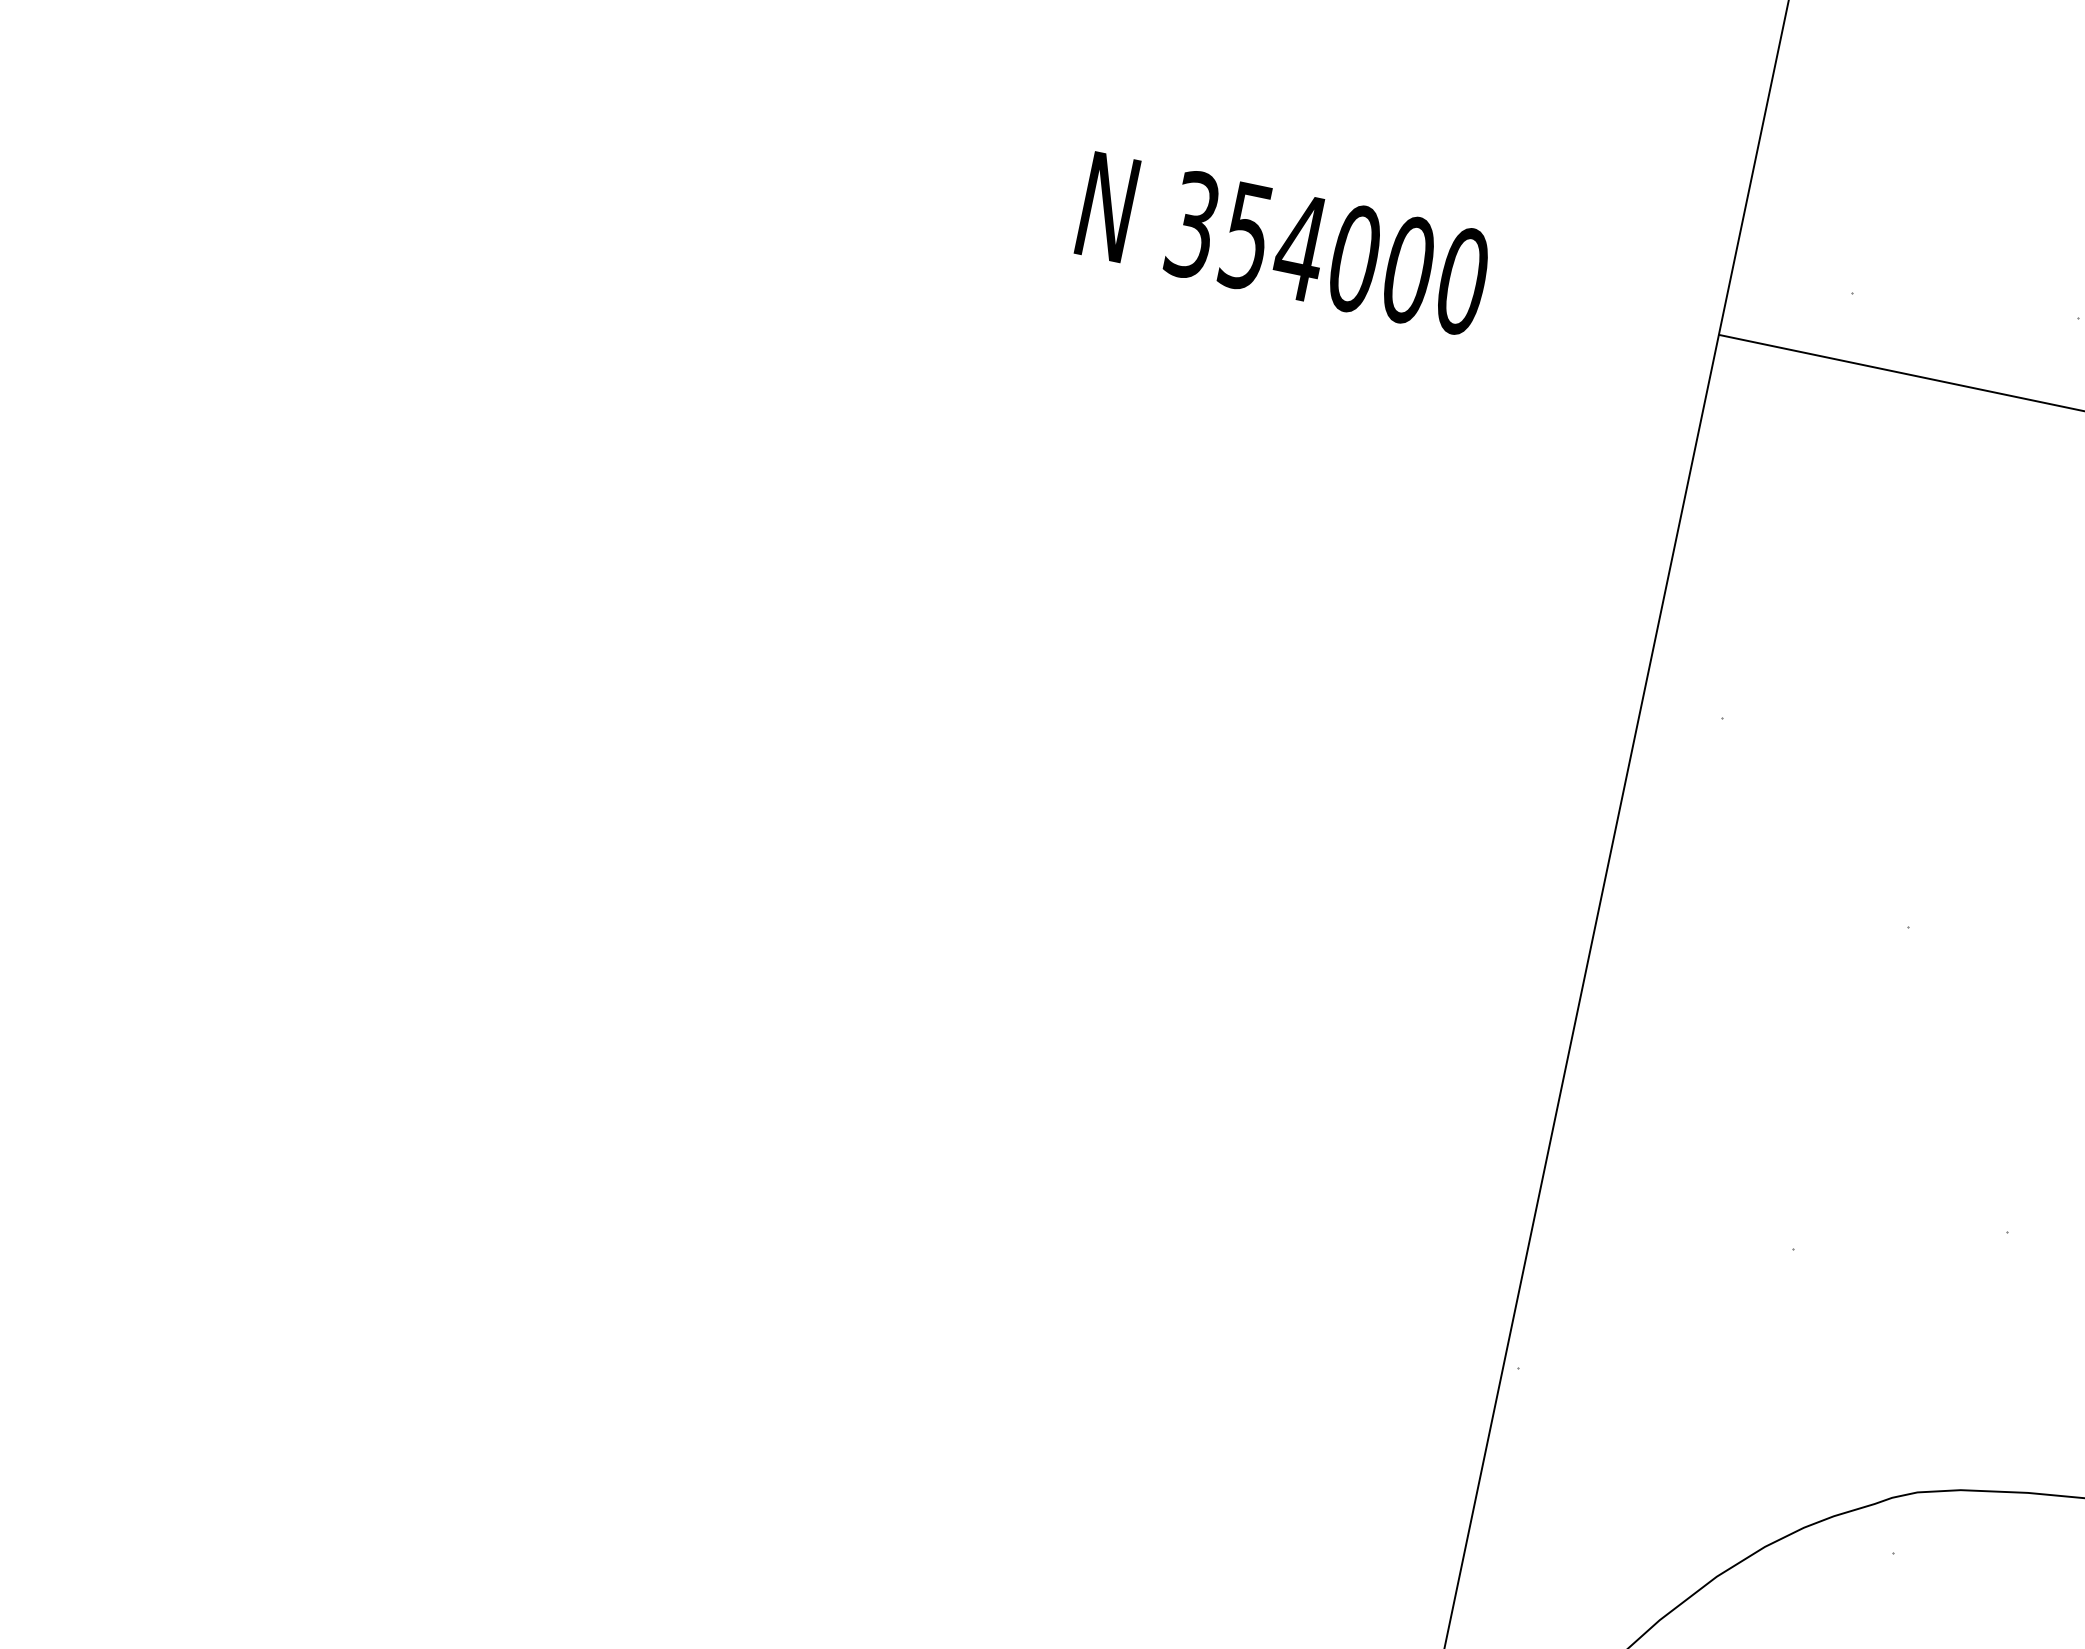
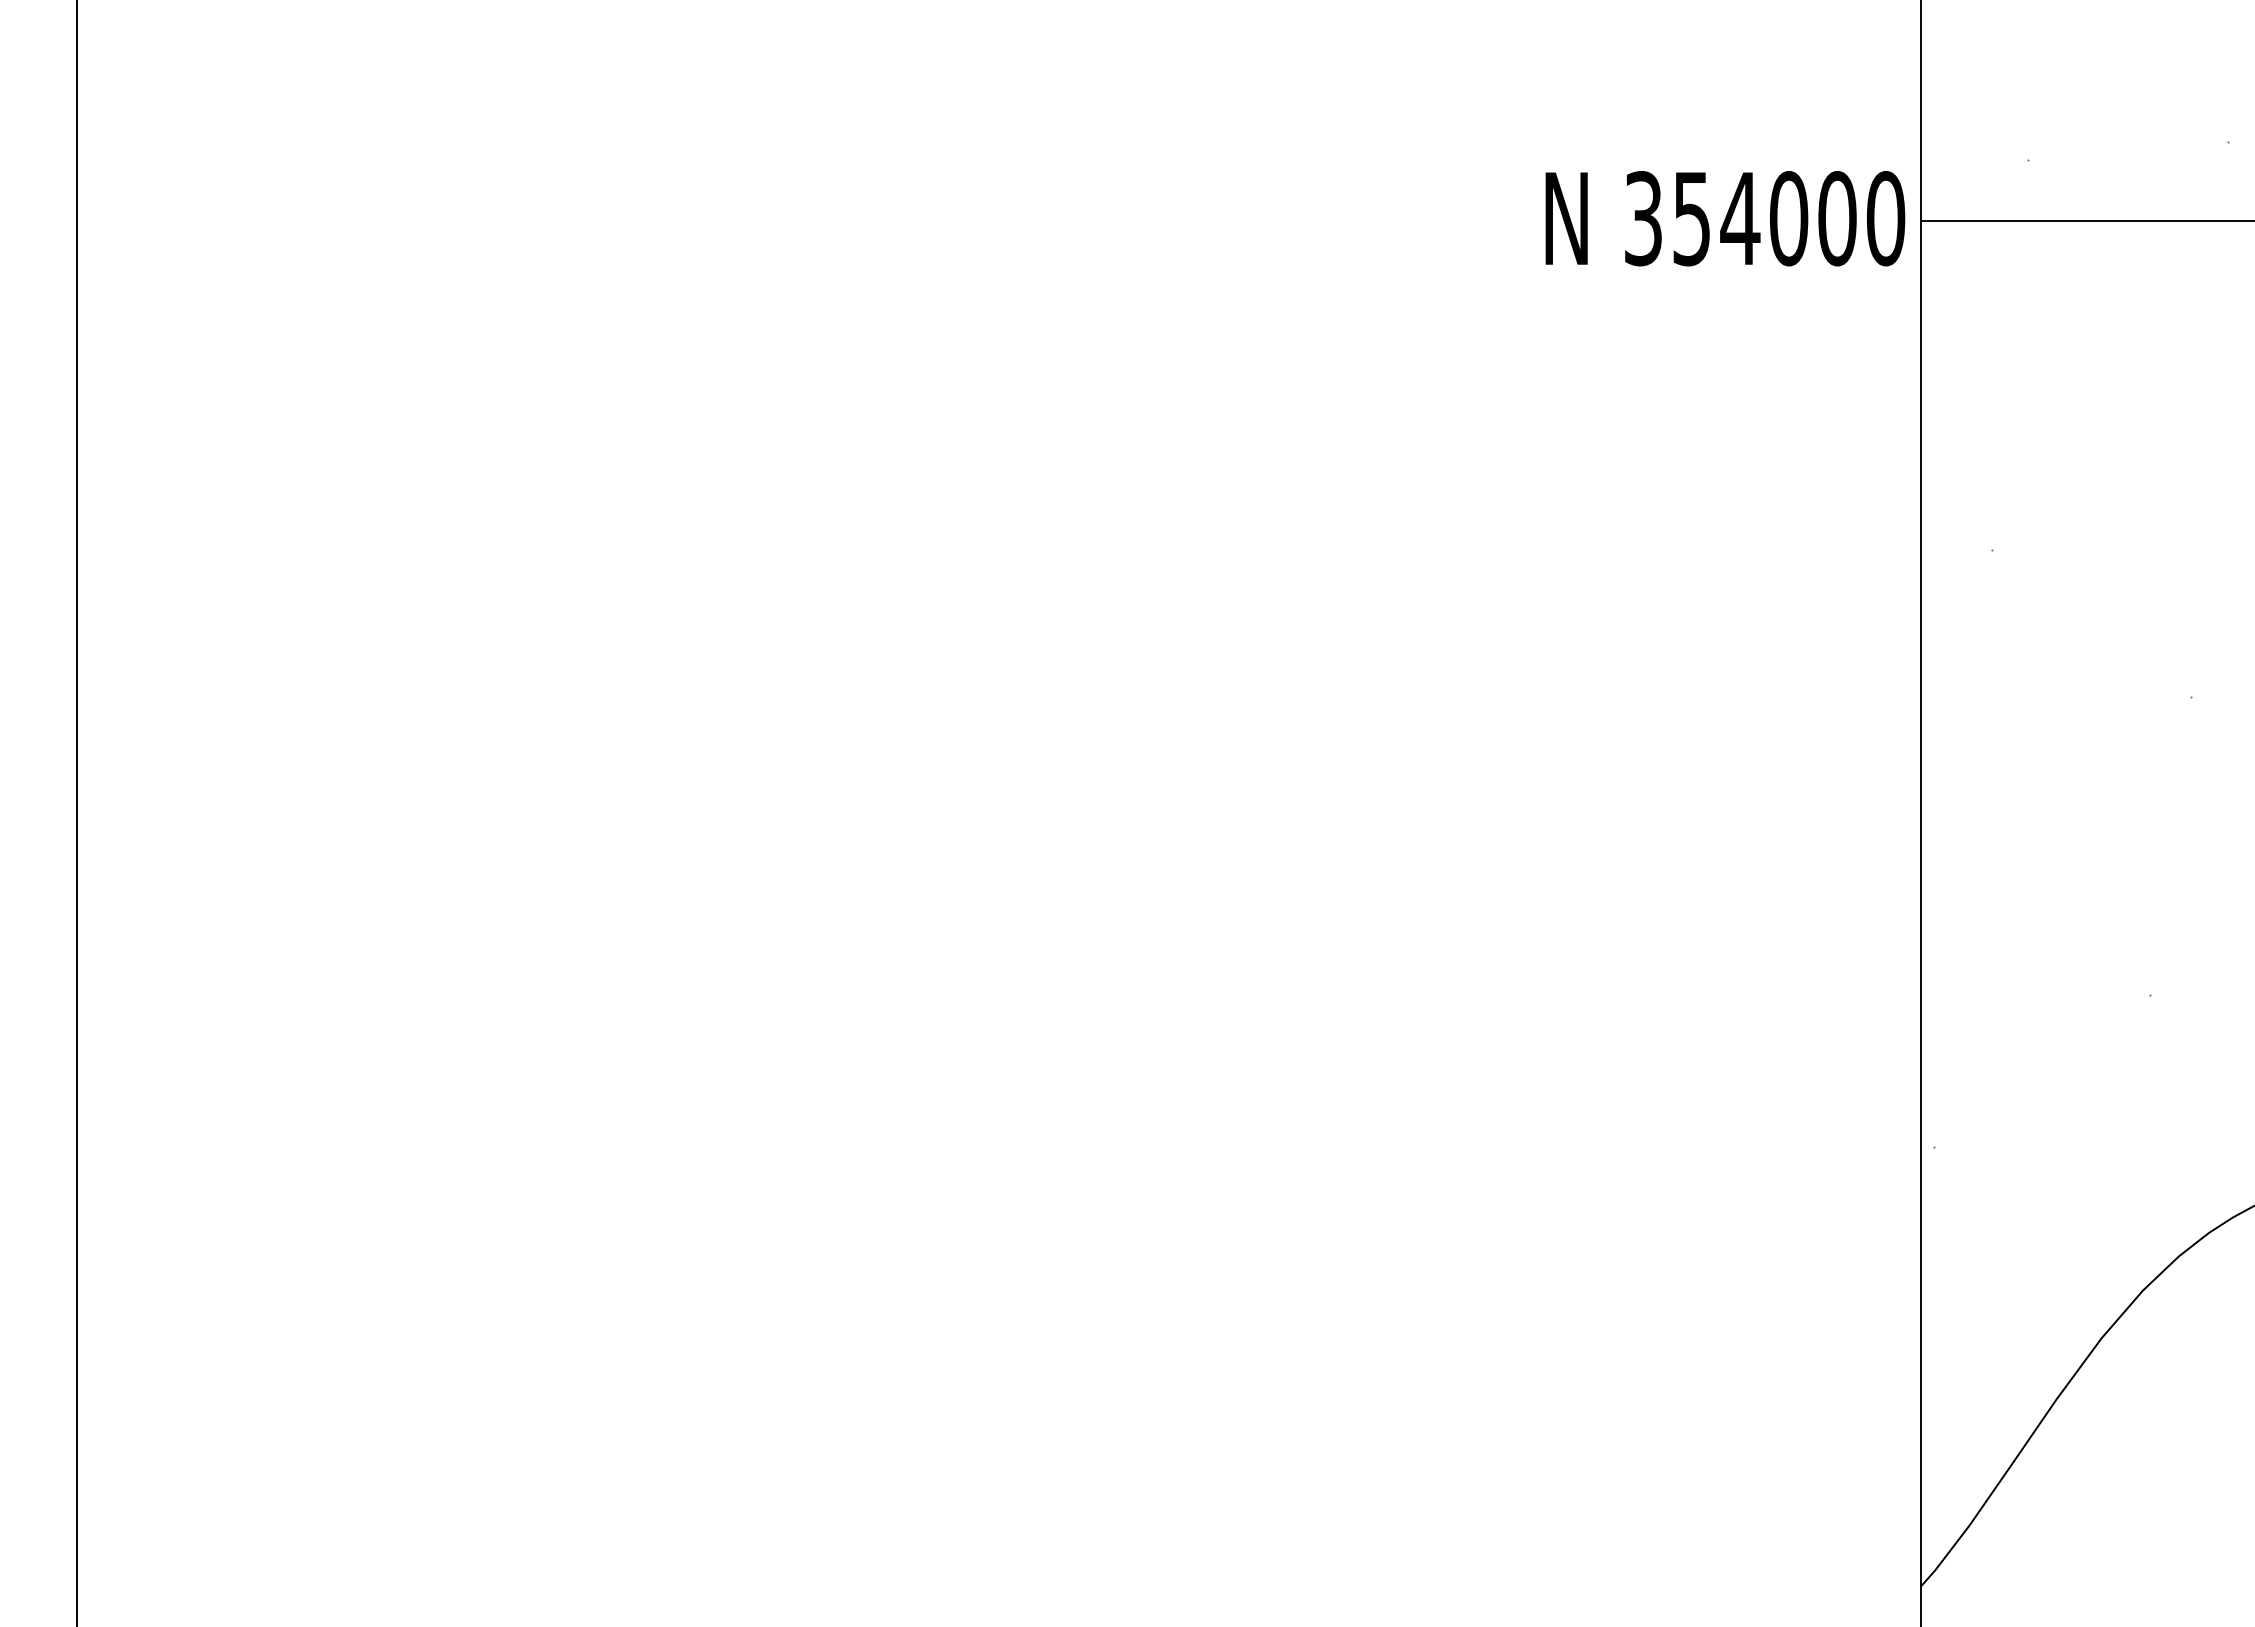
text: (1284, 243) -> (1725, 218), moved

